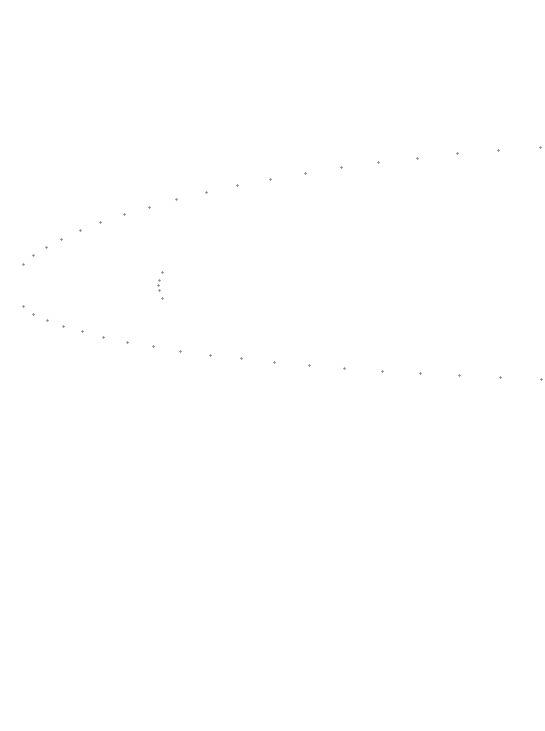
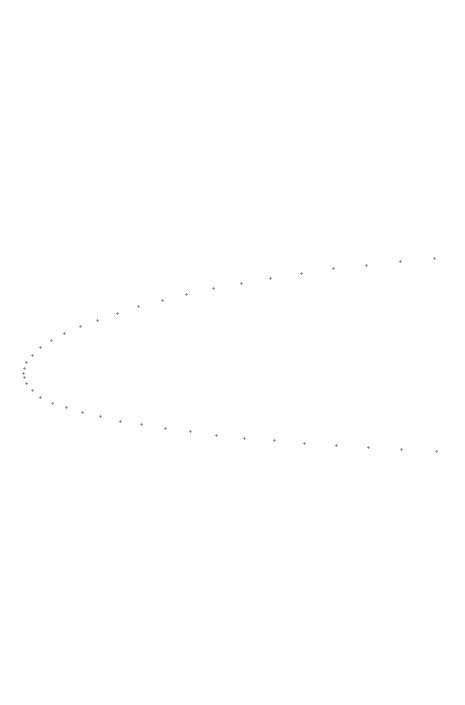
part: (159, 284) -> (24, 372), moved

